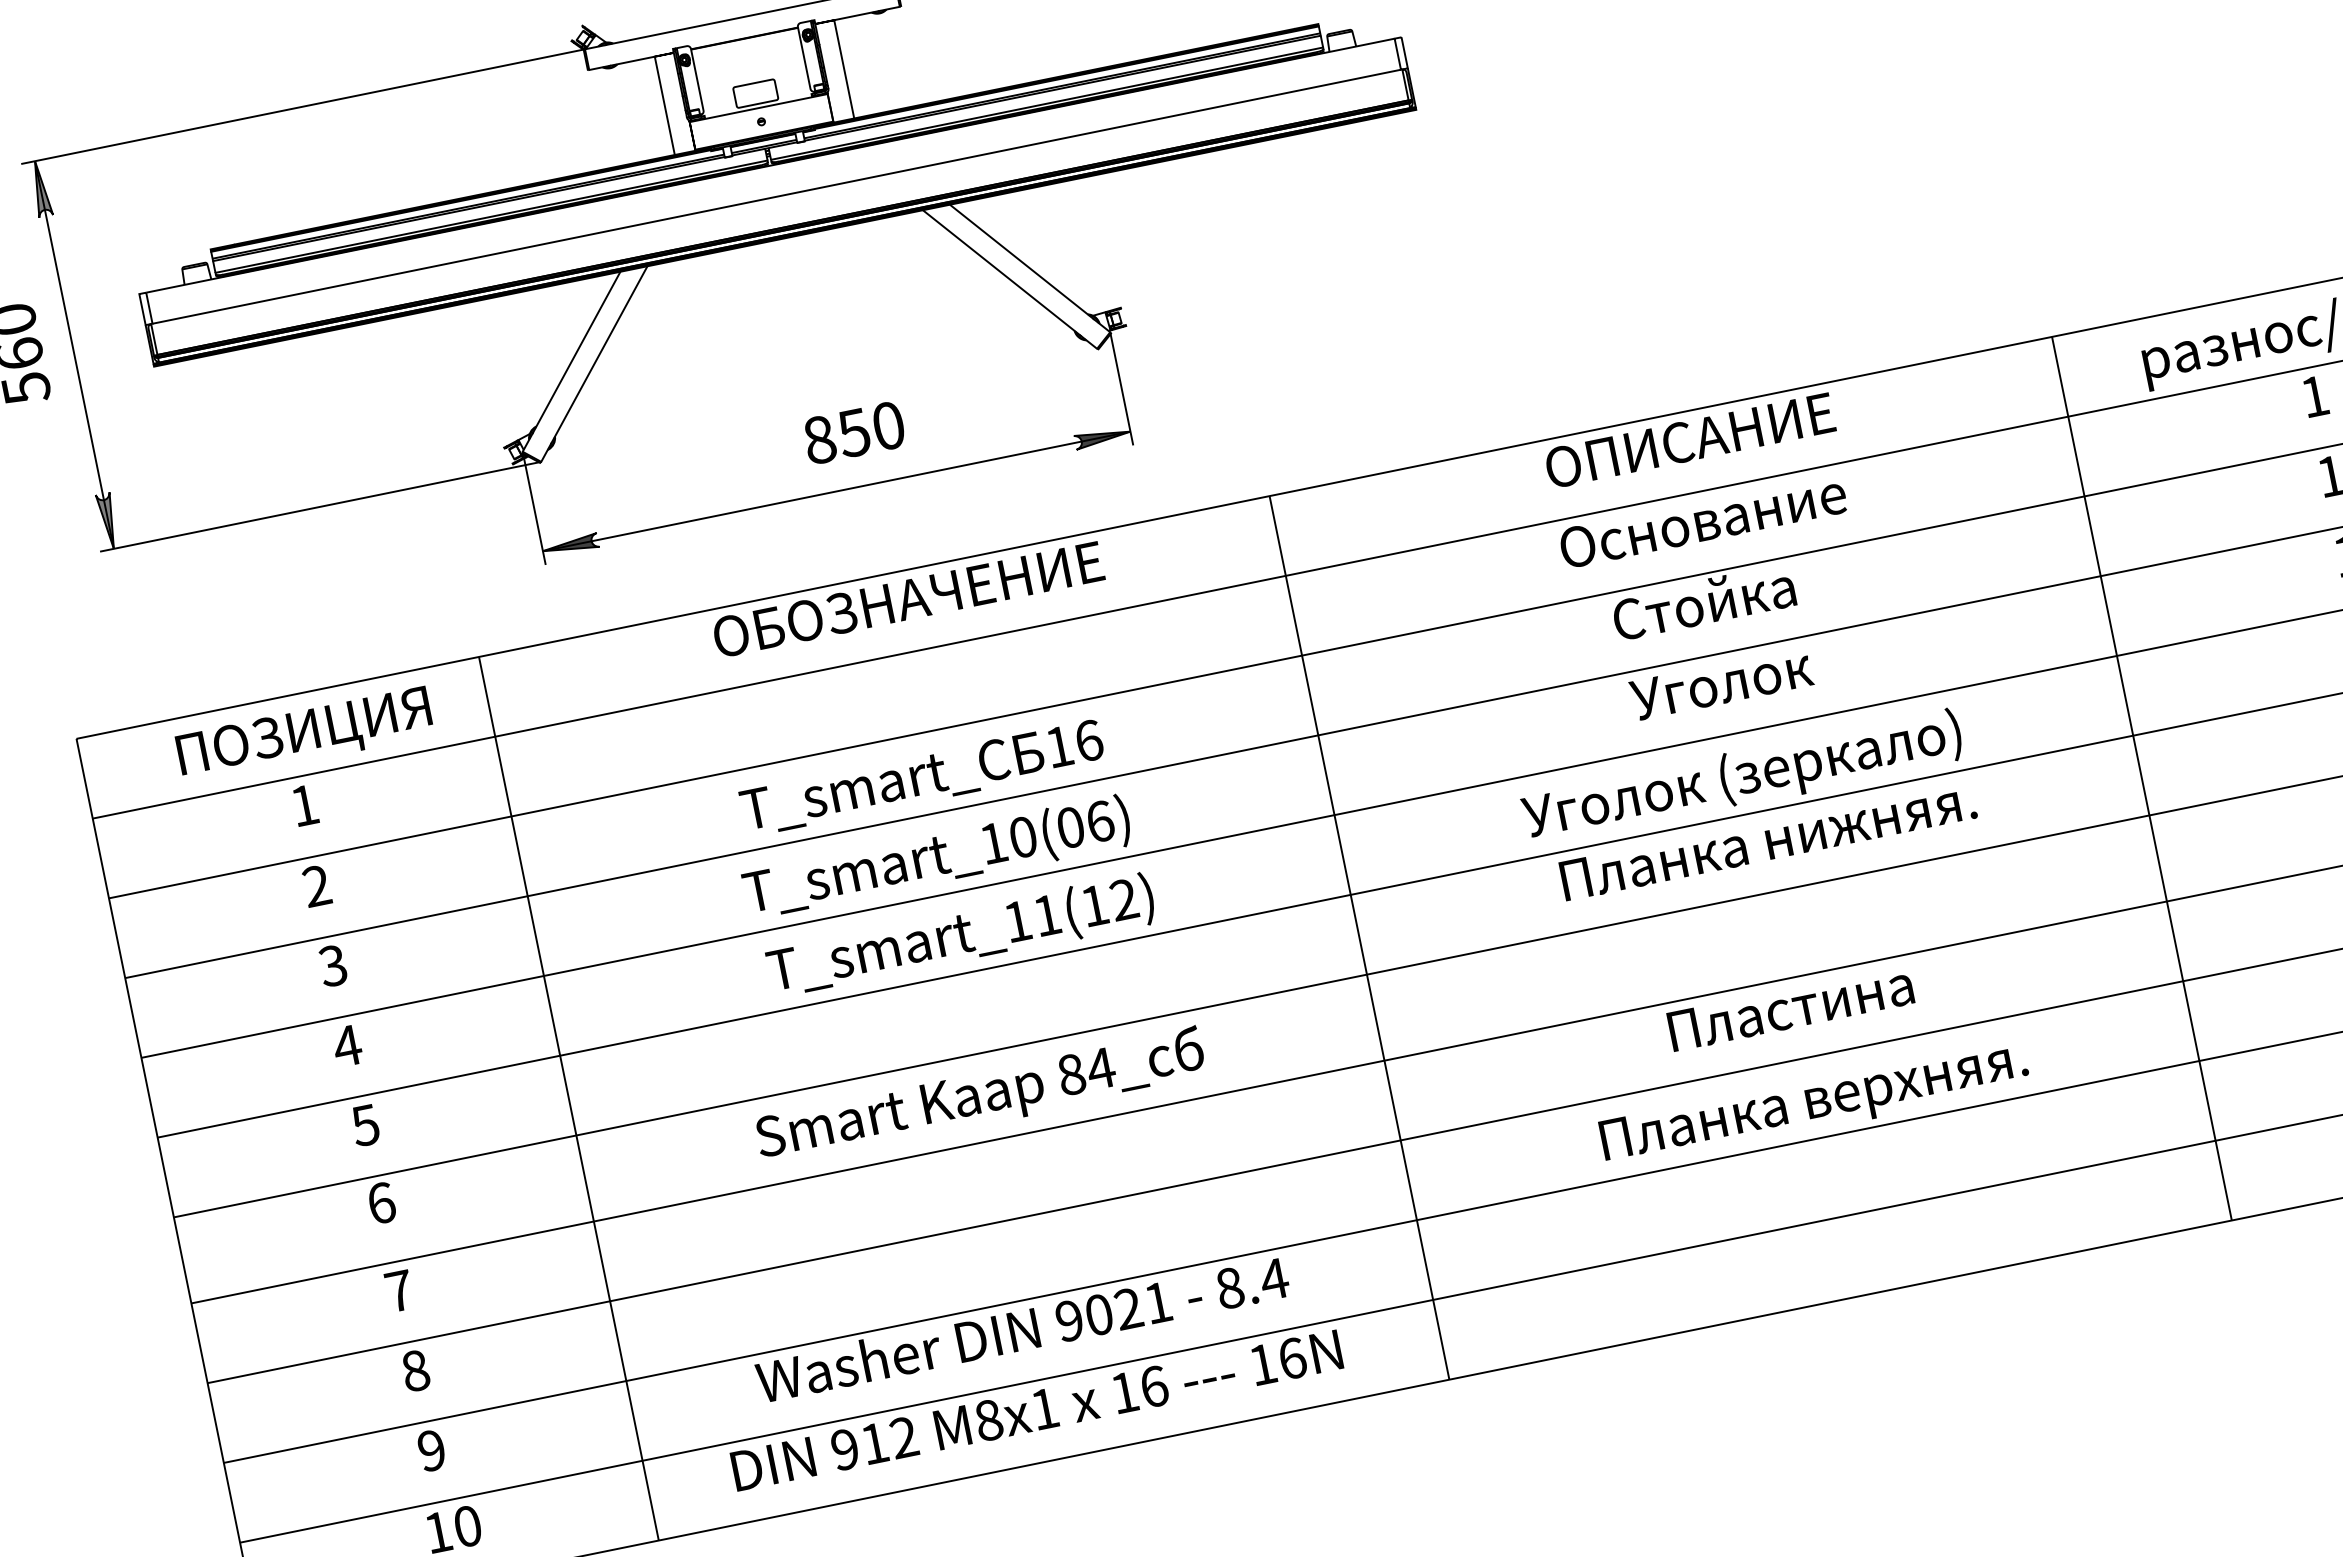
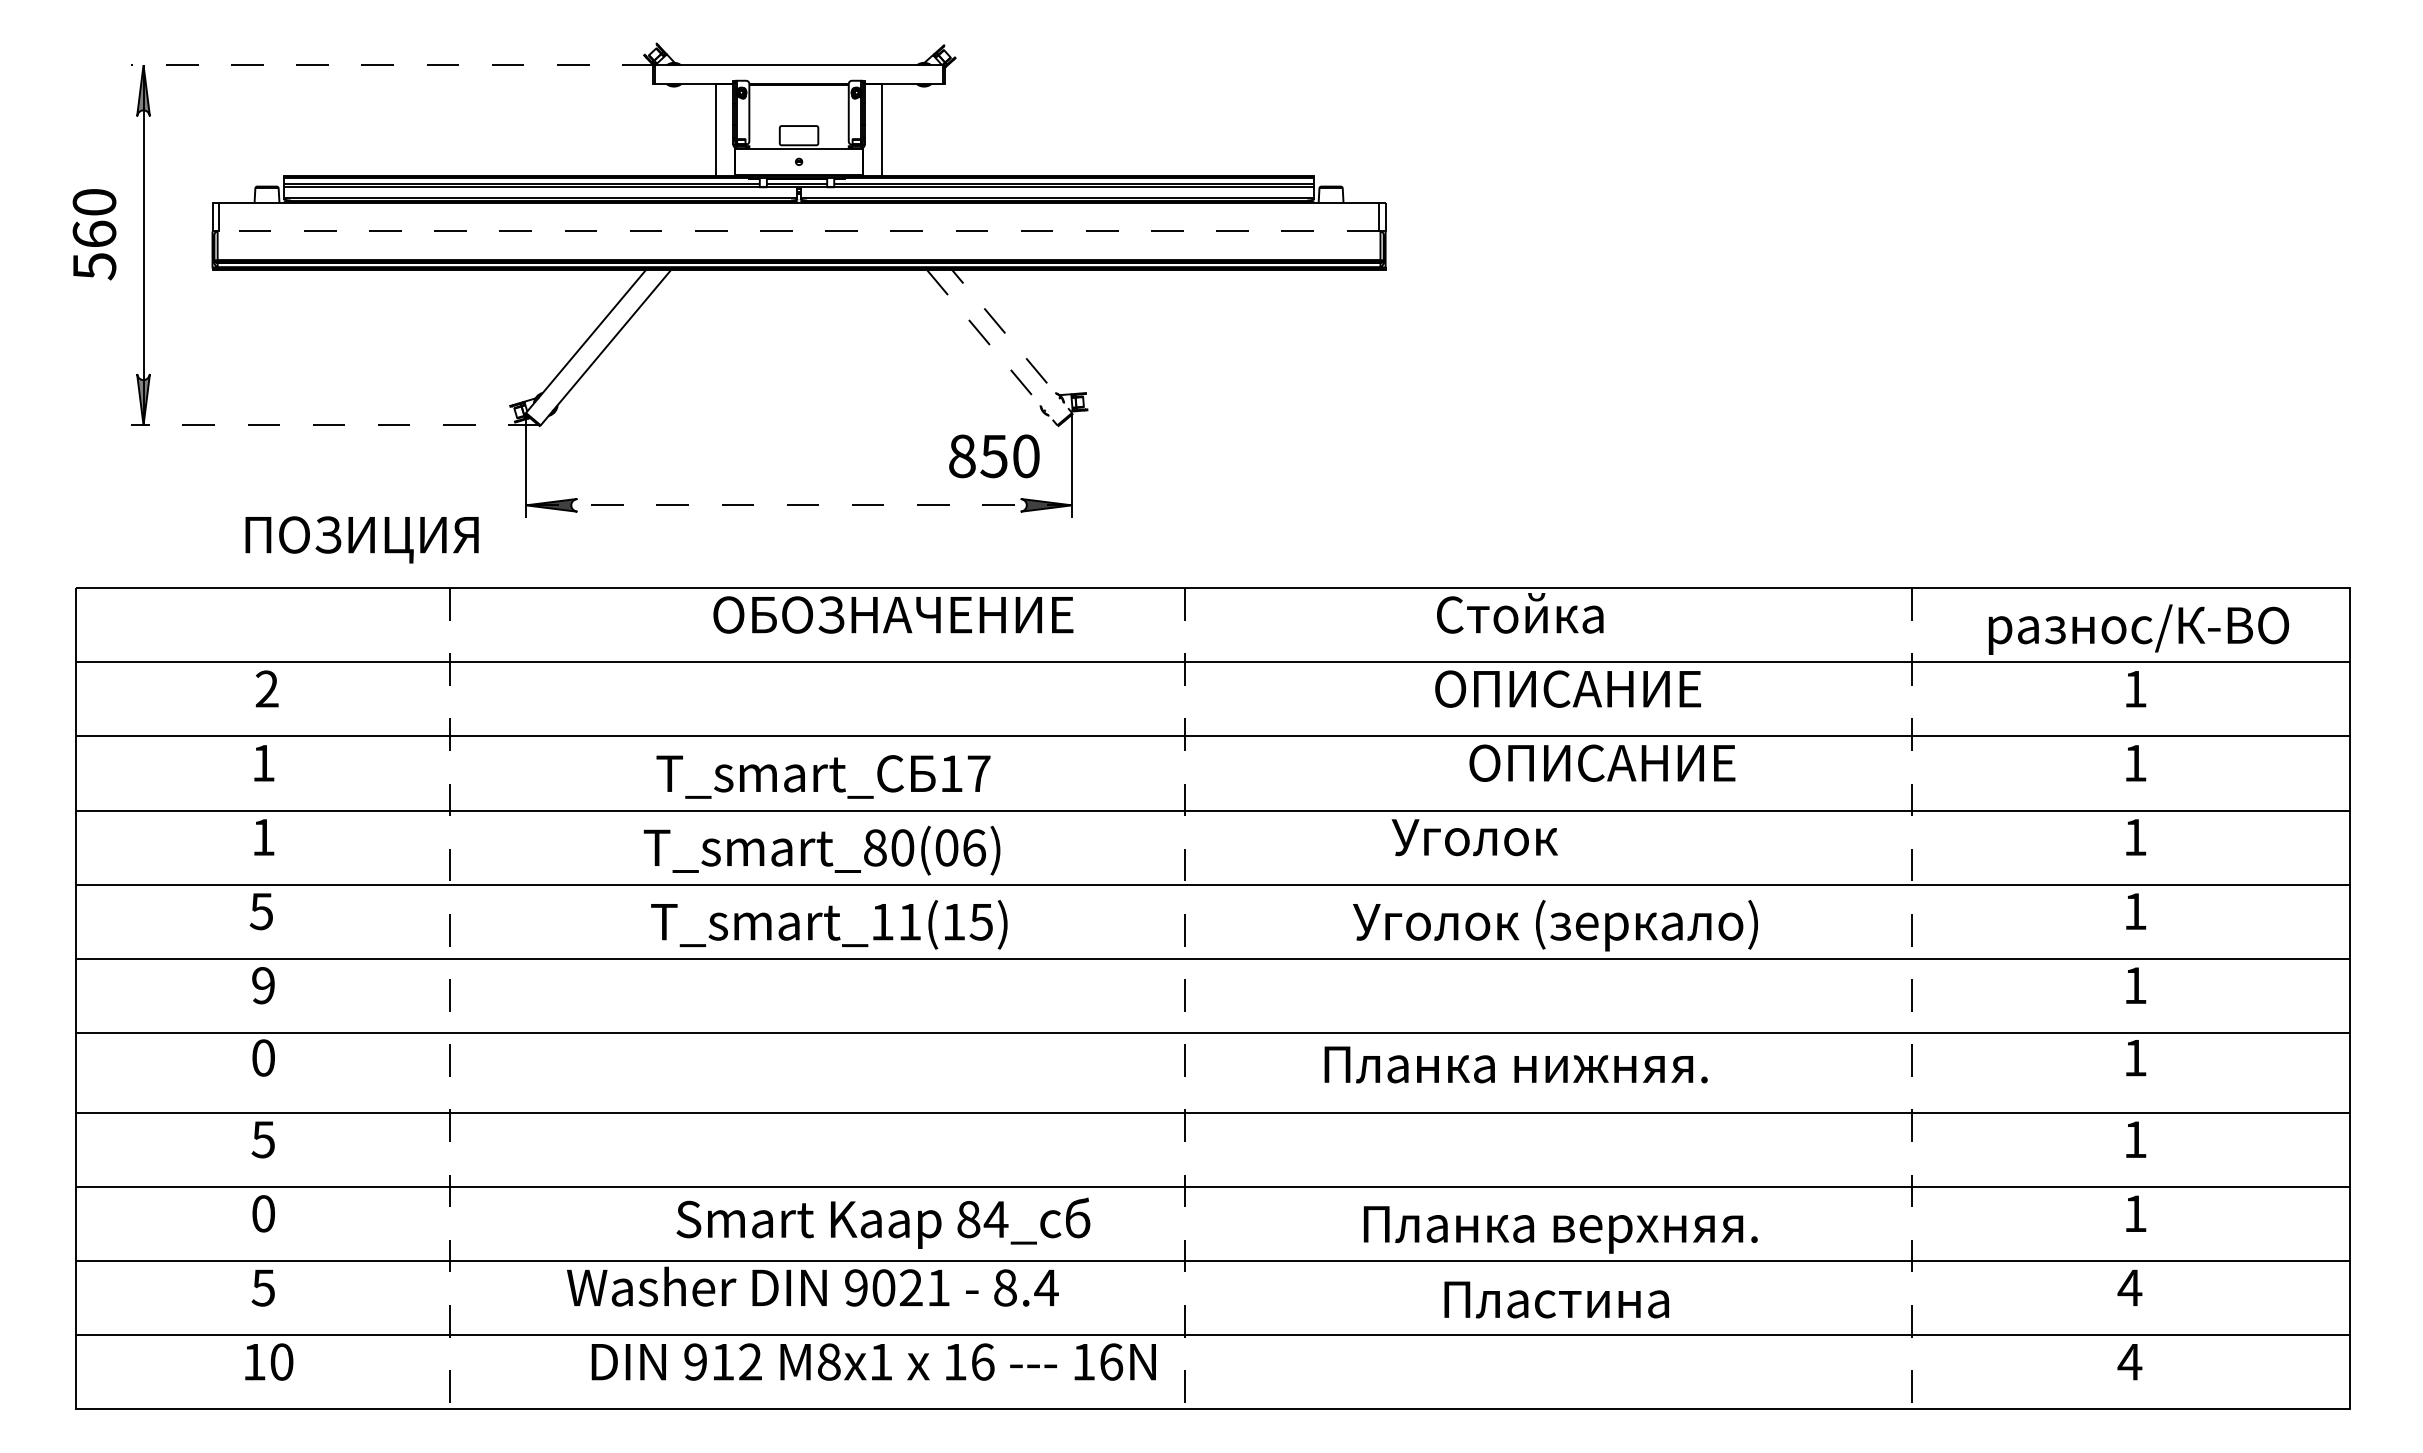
line: (302, 107) -> (392, 65), solid -> dashed
line: (776, 196) -> (798, 231), solid -> dashed
line: (1098, 347) -> (1058, 424), solid -> dashed
text: (854, 433) -> (994, 456), moved
text: (1690, 438) -> (1570, 613), ОПИСАНИЕ -> Стойка
line: (837, 491) -> (799, 505), solid -> dashed
line: (320, 506) -> (335, 425), solid -> dashed
text: (1724, 516) -> (1586, 688), Основание -> ОПИСАНИЕ
text: (1757, 591) -> (1602, 761), Стойка -> ОПИСАНИЕ
text: (908, 599) -> (893, 614), moved
text: (1721, 683) -> (1474, 837), moved
text: (304, 735) -> (361, 539), moved
text: (1088, 740) -> (978, 773), 16 -> 17
line: (2141, 777) -> (1911, 997), solid -> dashed
text: (303, 805) -> (266, 688), 1 -> 2
text: (1767, 840) -> (1515, 1064), moved
text: (993, 842) -> (875, 847), T_smart_10(06) -> T_smart_80(06)
text: (316, 885) -> (263, 762), 2 -> 1
text: (1123, 899) -> (980, 921), T_smart_11(12) -> T_smart_11(15)
line: (1359, 936) -> (1184, 997), solid -> dashed
text: (332, 966) -> (262, 837), 3 -> 1
text: (1790, 1007) -> (1556, 1299), moved
text: (347, 1046) -> (261, 911), 4 -> 5
text: (980, 1096) -> (883, 1222), moved
line: (568, 1097) -> (449, 997), solid -> dashed
text: (364, 1125) -> (262, 985), 5 -> 9
text: (381, 1202) -> (263, 1057), 6 -> 0
text: (399, 1290) -> (263, 1139), 7 -> 5
text: (415, 1370) -> (263, 1213), 8 -> 0
text: (1036, 1410) -> (873, 1361), moved
text: (430, 1450) -> (262, 1287), 9 -> 5

